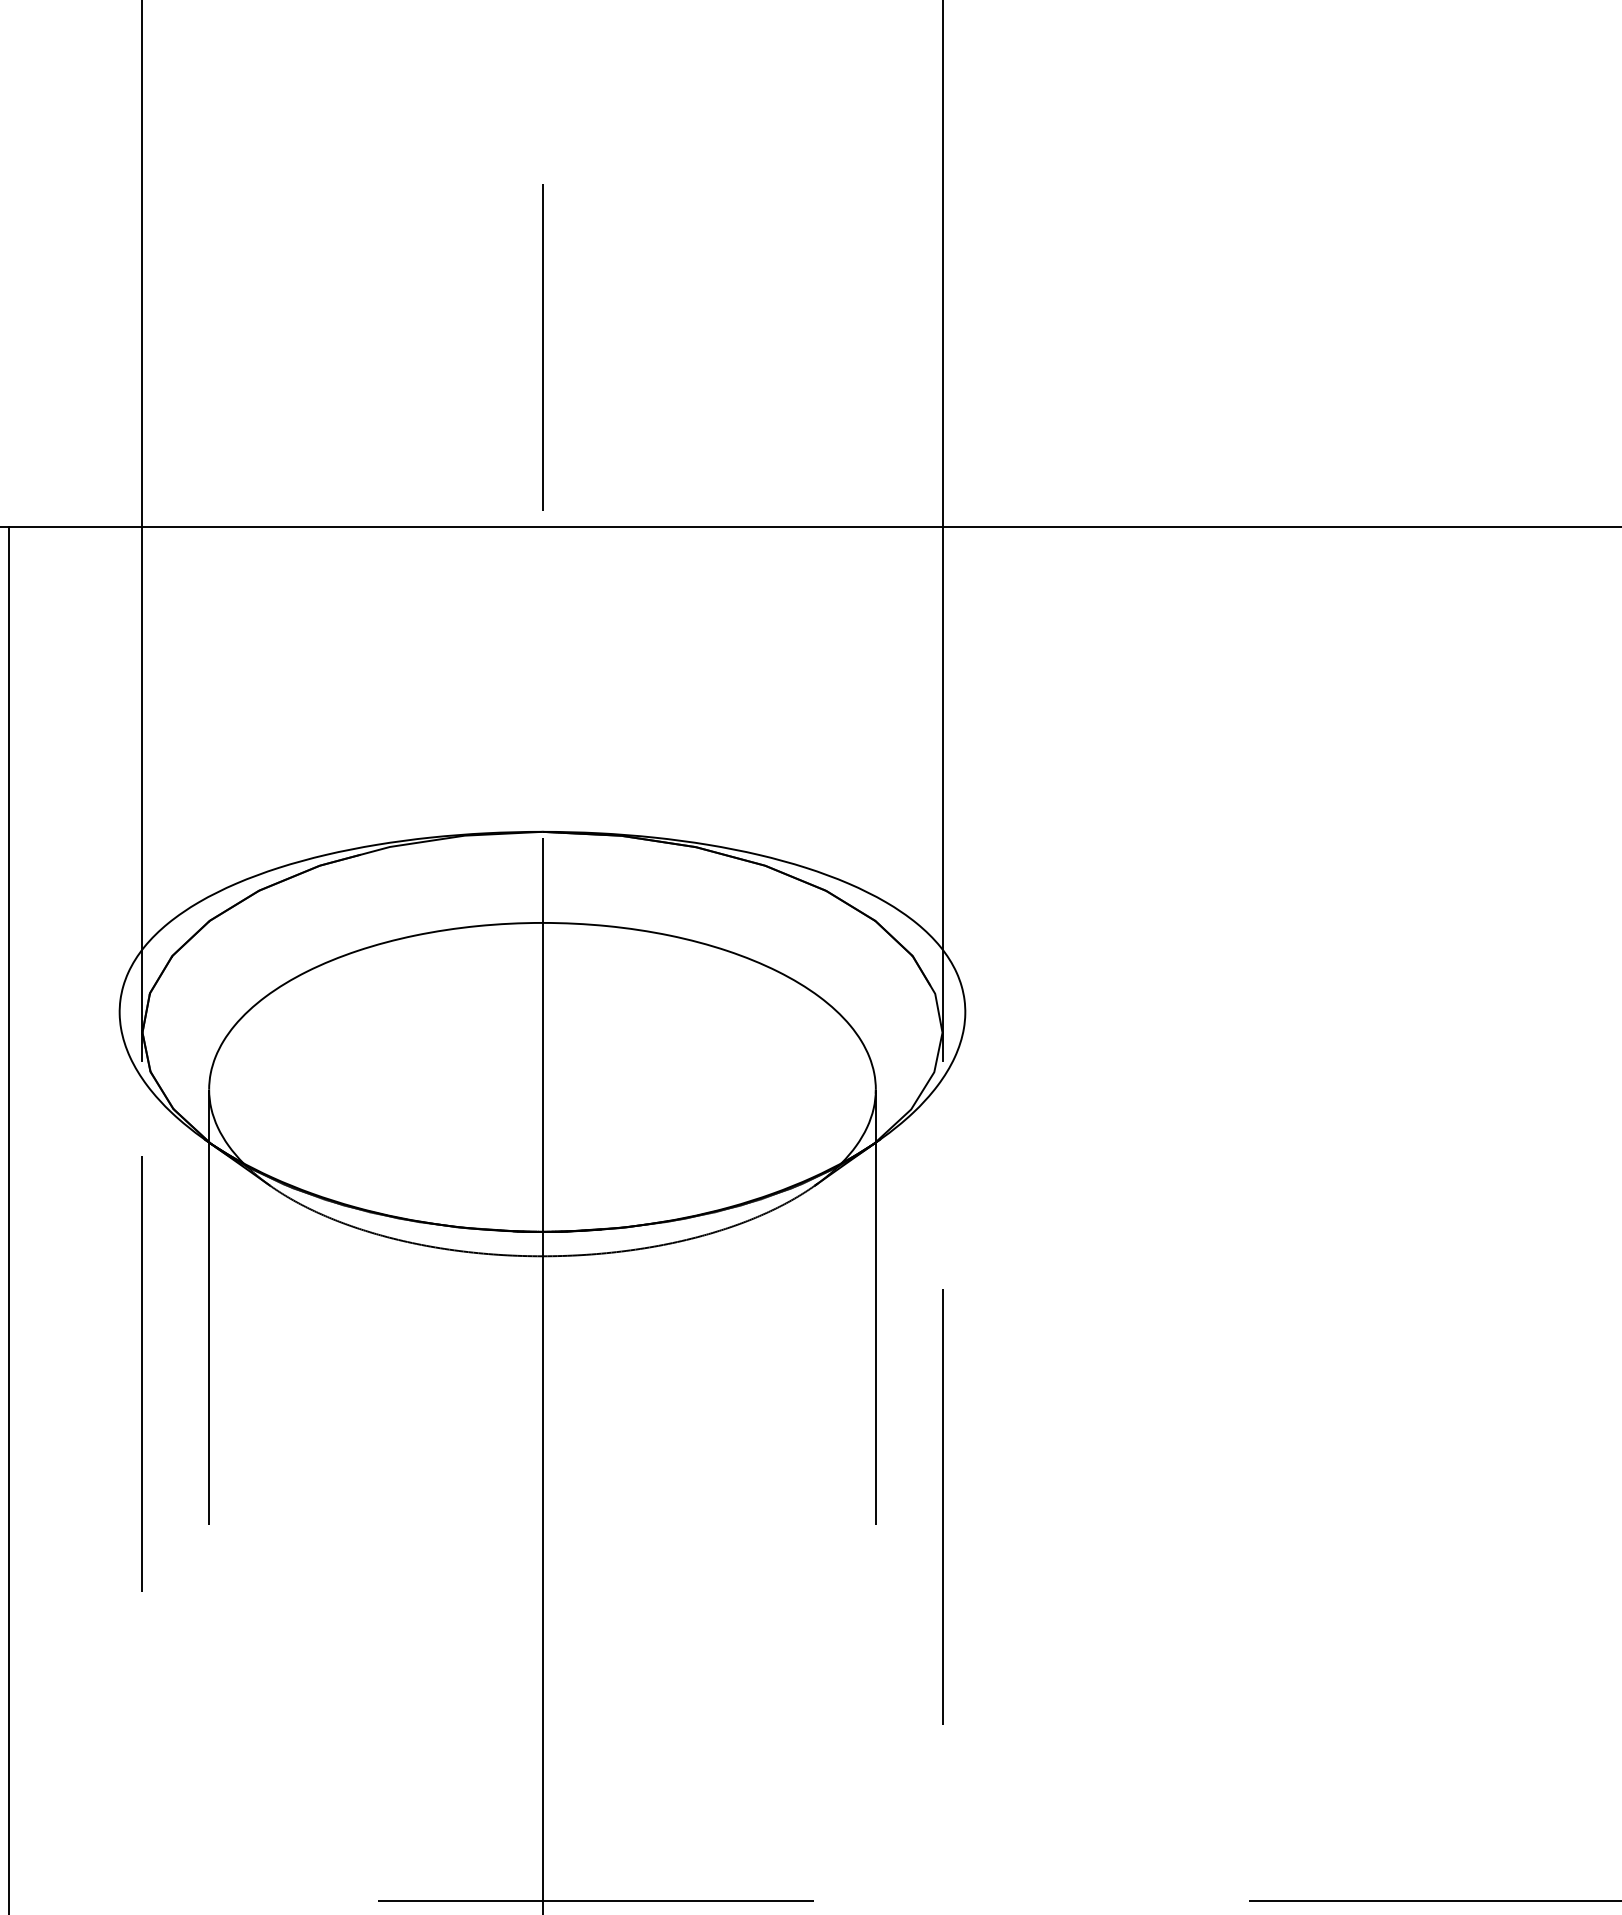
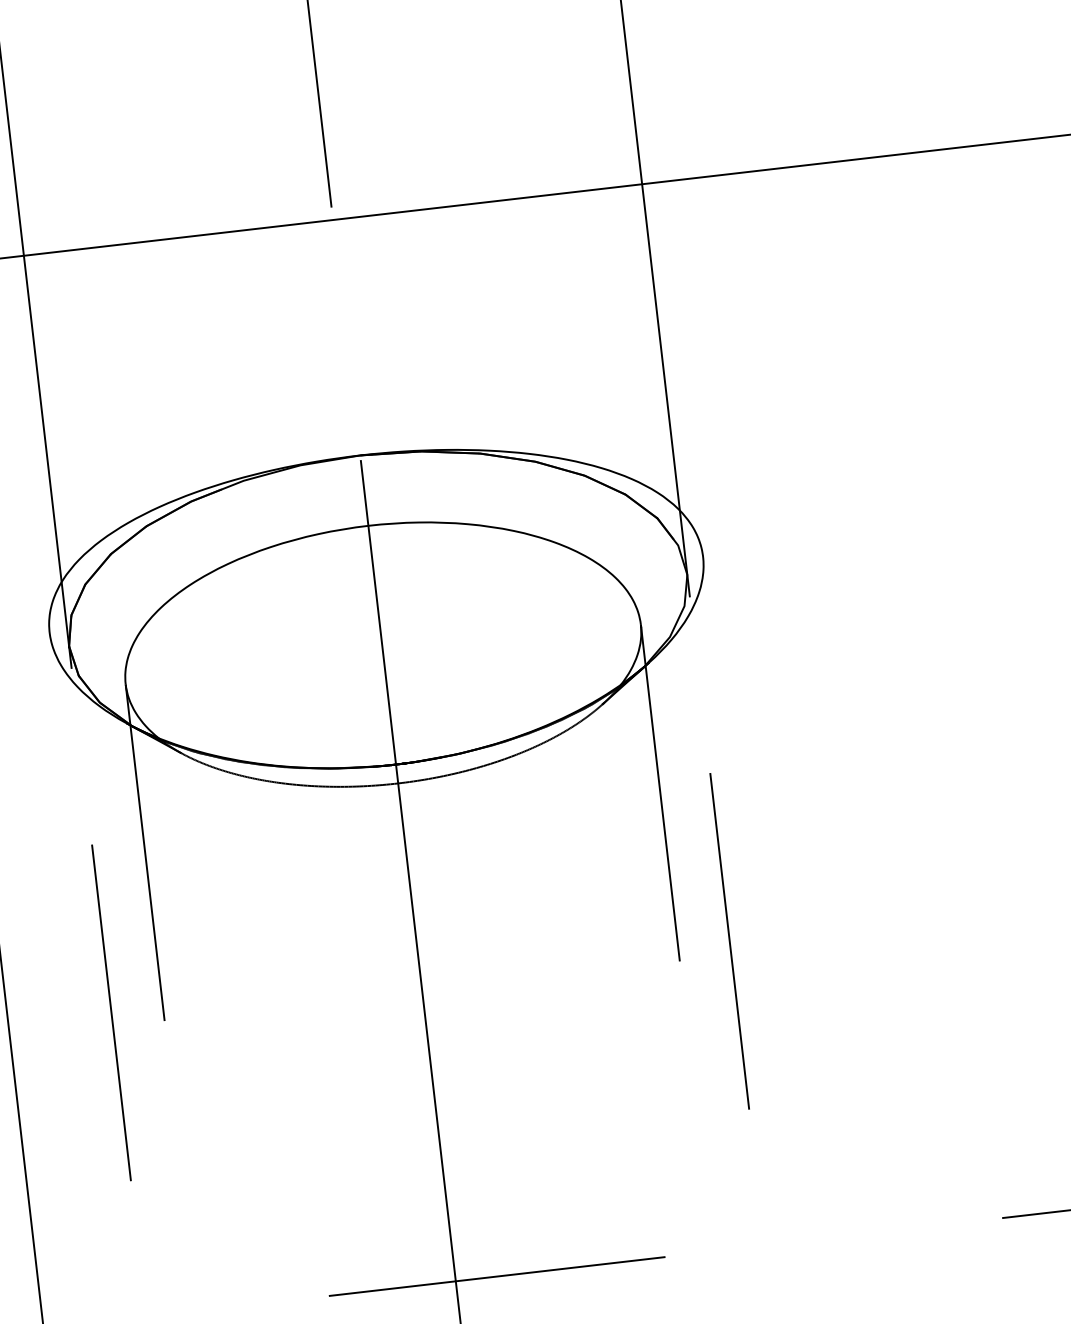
line: (141, 1373) -> (110, 1012), moved

